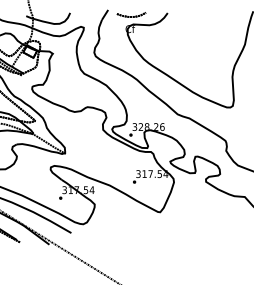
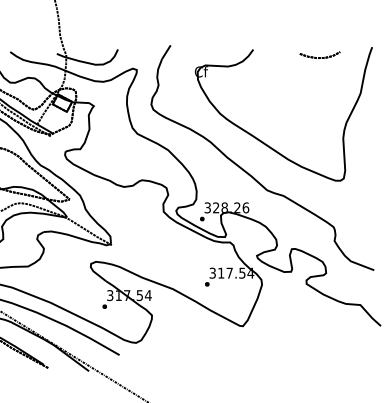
part: (131, 14) -> (319, 54), moved

